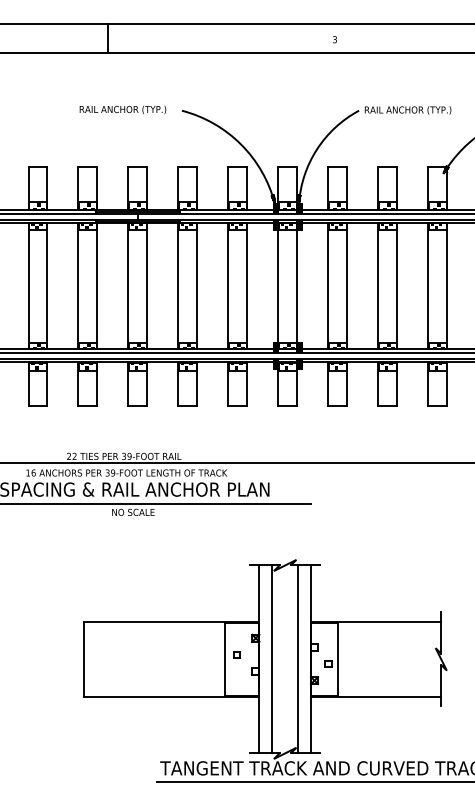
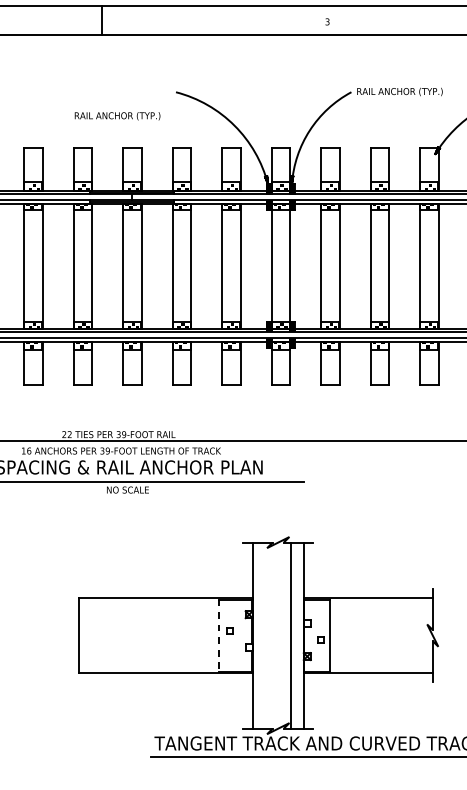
text: (122, 109) -> (117, 115), moved
line: (224, 659) -> (218, 635), solid -> dashed
line: (272, 659) -> (265, 635), removed

